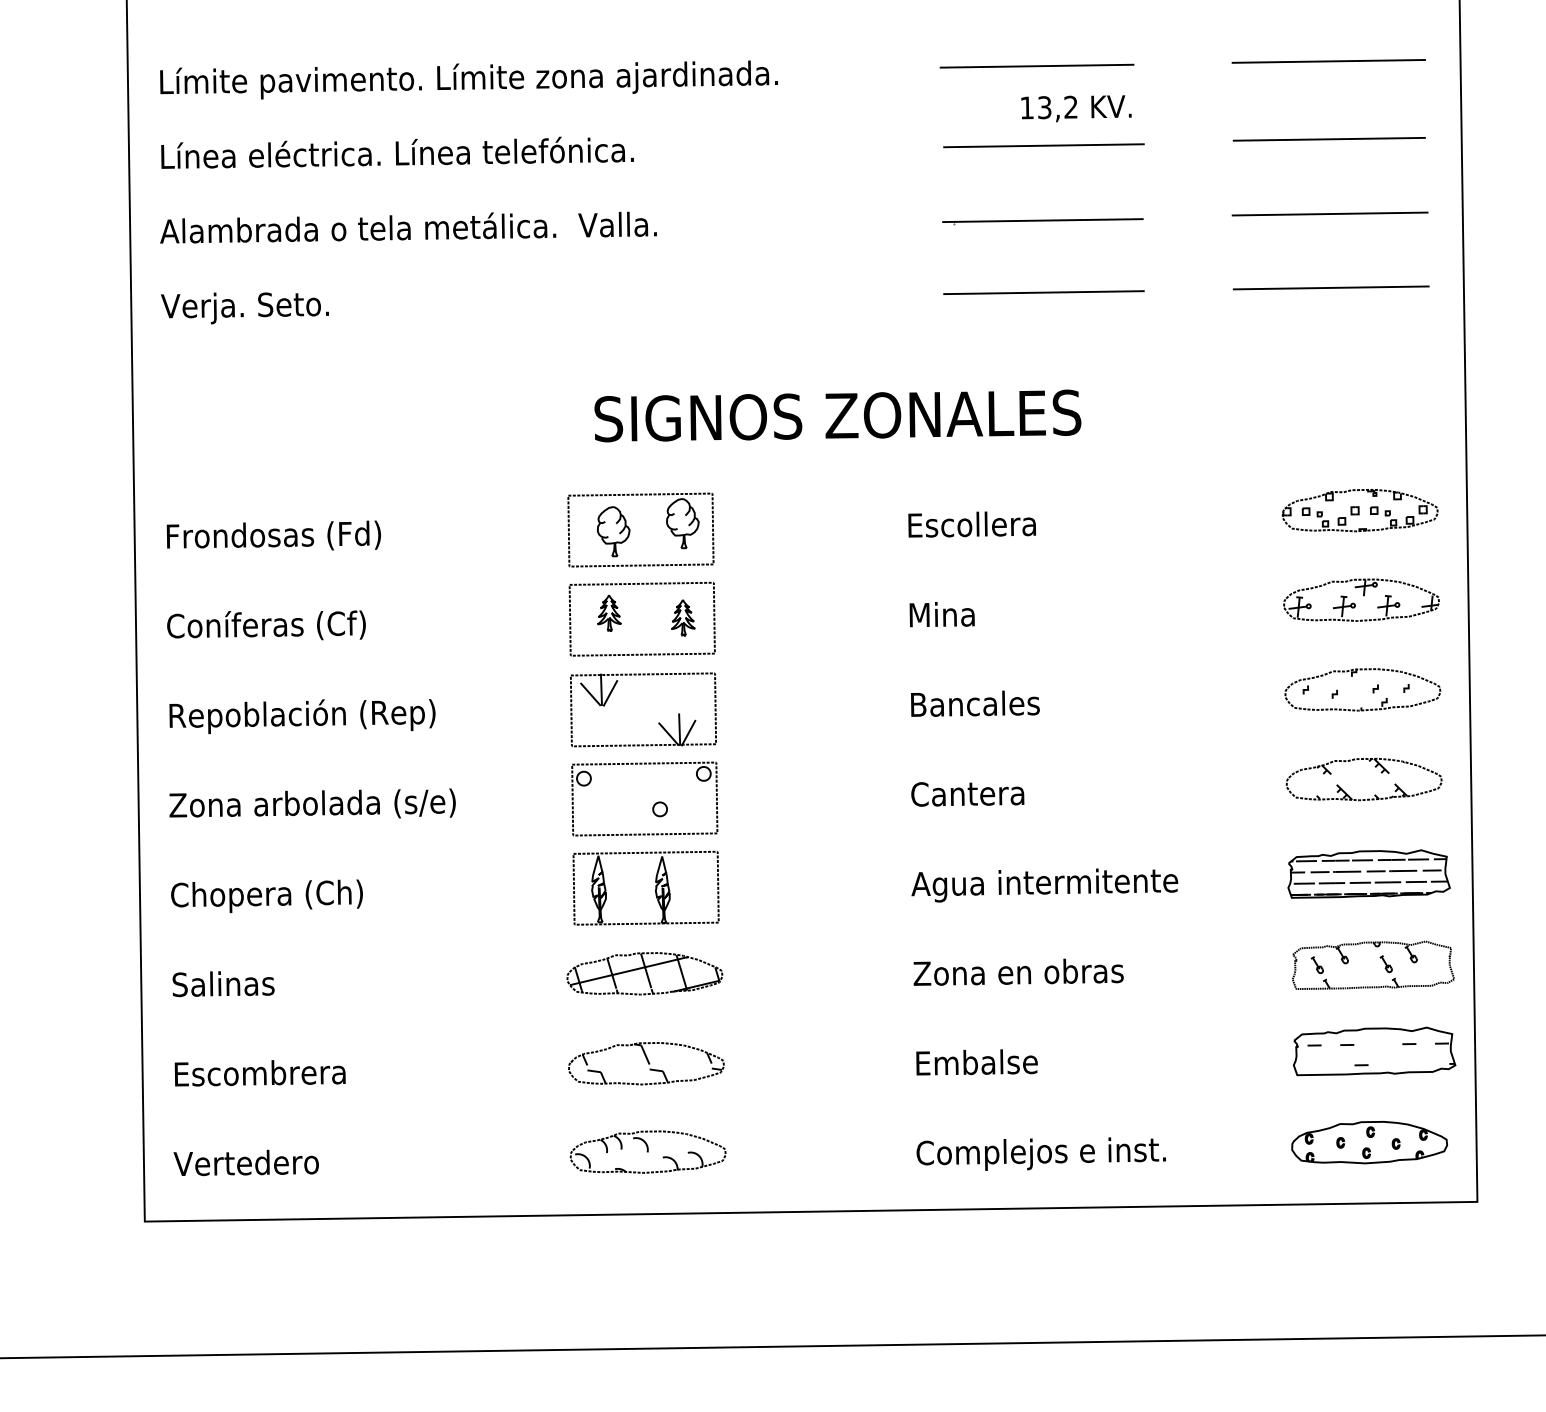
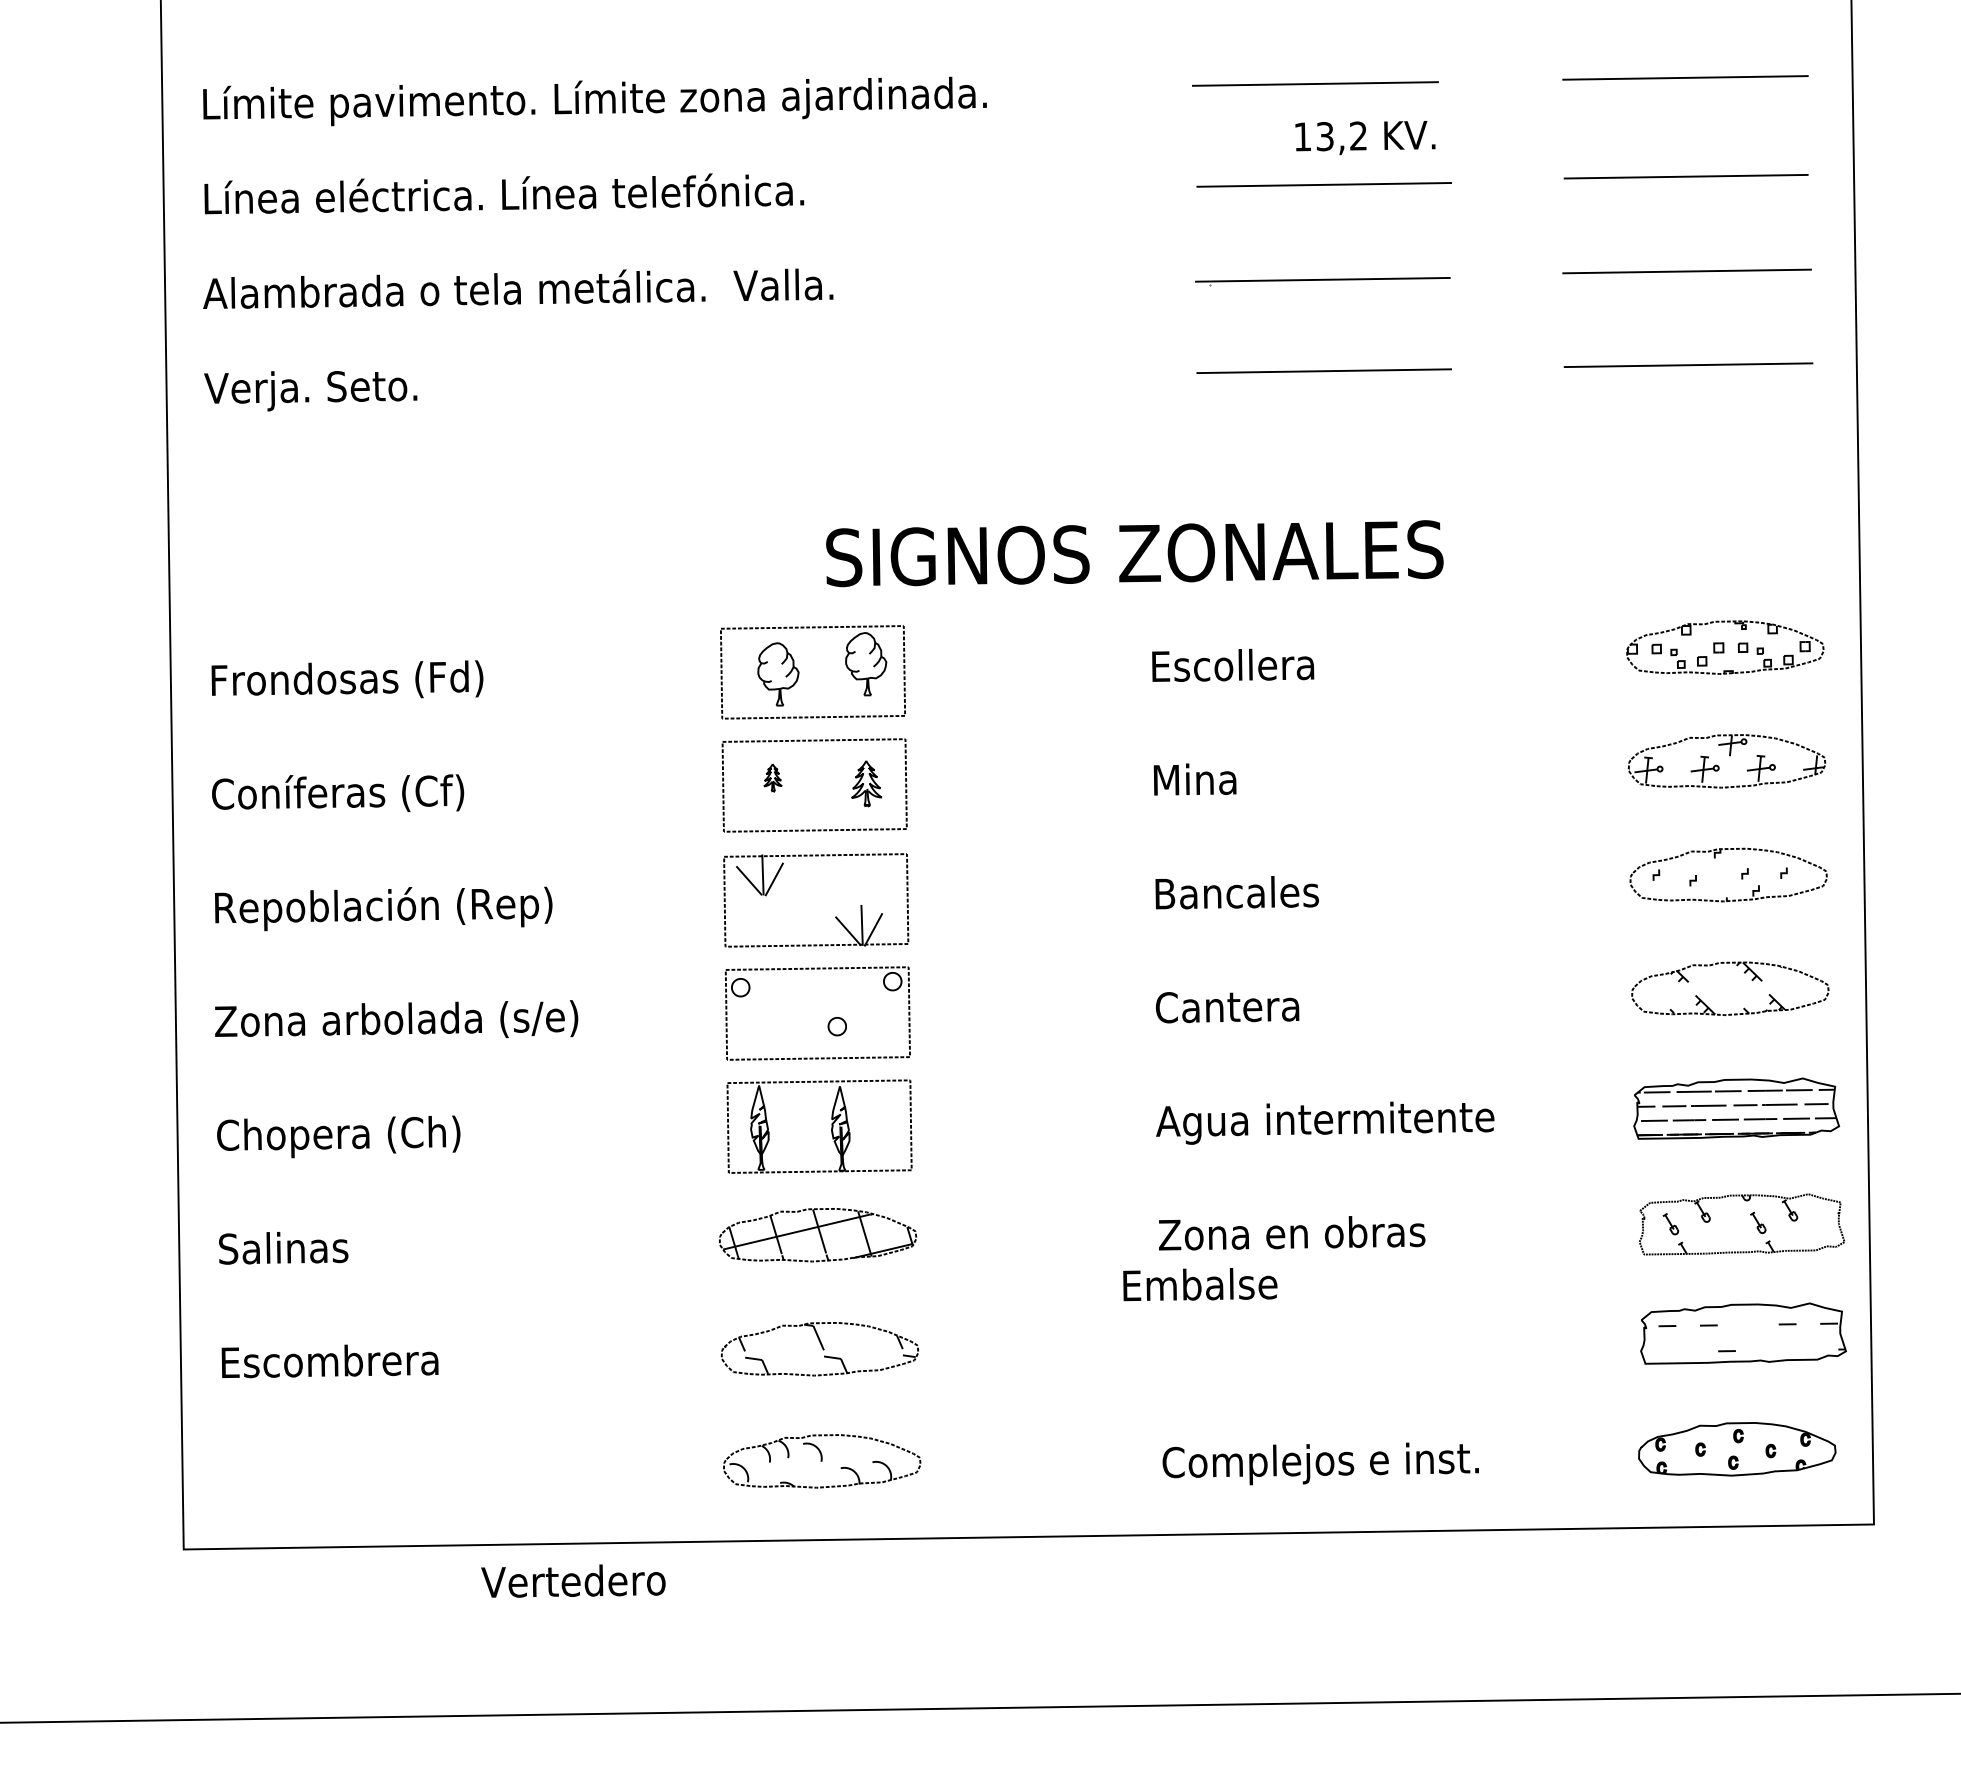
text: (837, 415) -> (1134, 553), moved
part: (609, 612) -> (772, 777), size x0.6
text: (977, 1062) -> (1200, 1284), moved
text: (246, 1162) -> (573, 1580), moved

